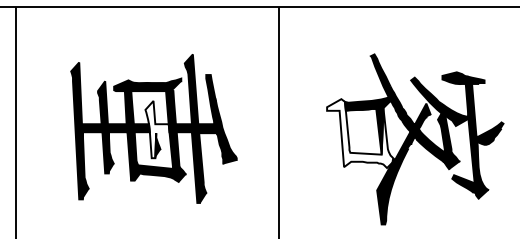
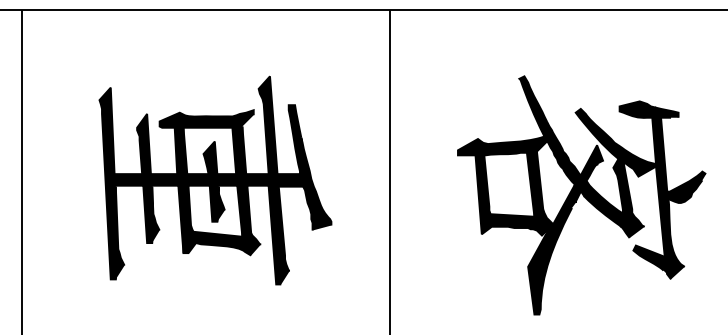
fill: (157, 129) -> (220, 181), added
fill: (360, 133) -> (504, 187), added

